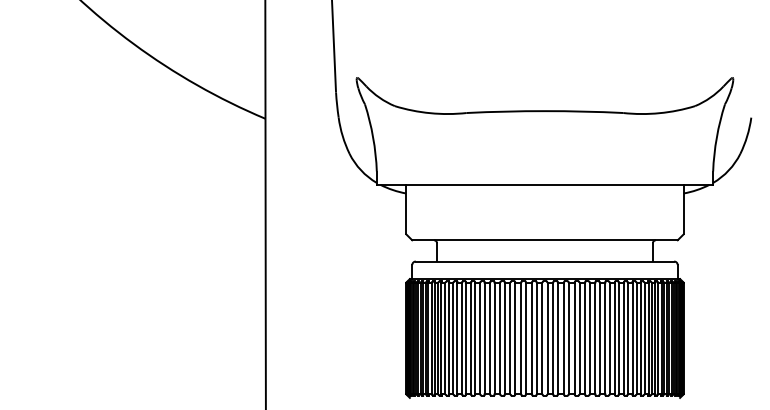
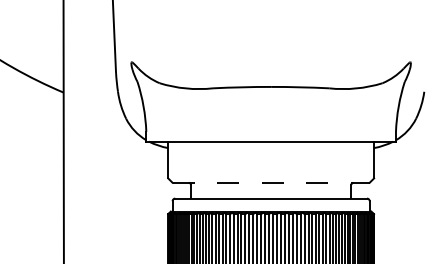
line: (544, 240) -> (270, 182), solid -> dashed

